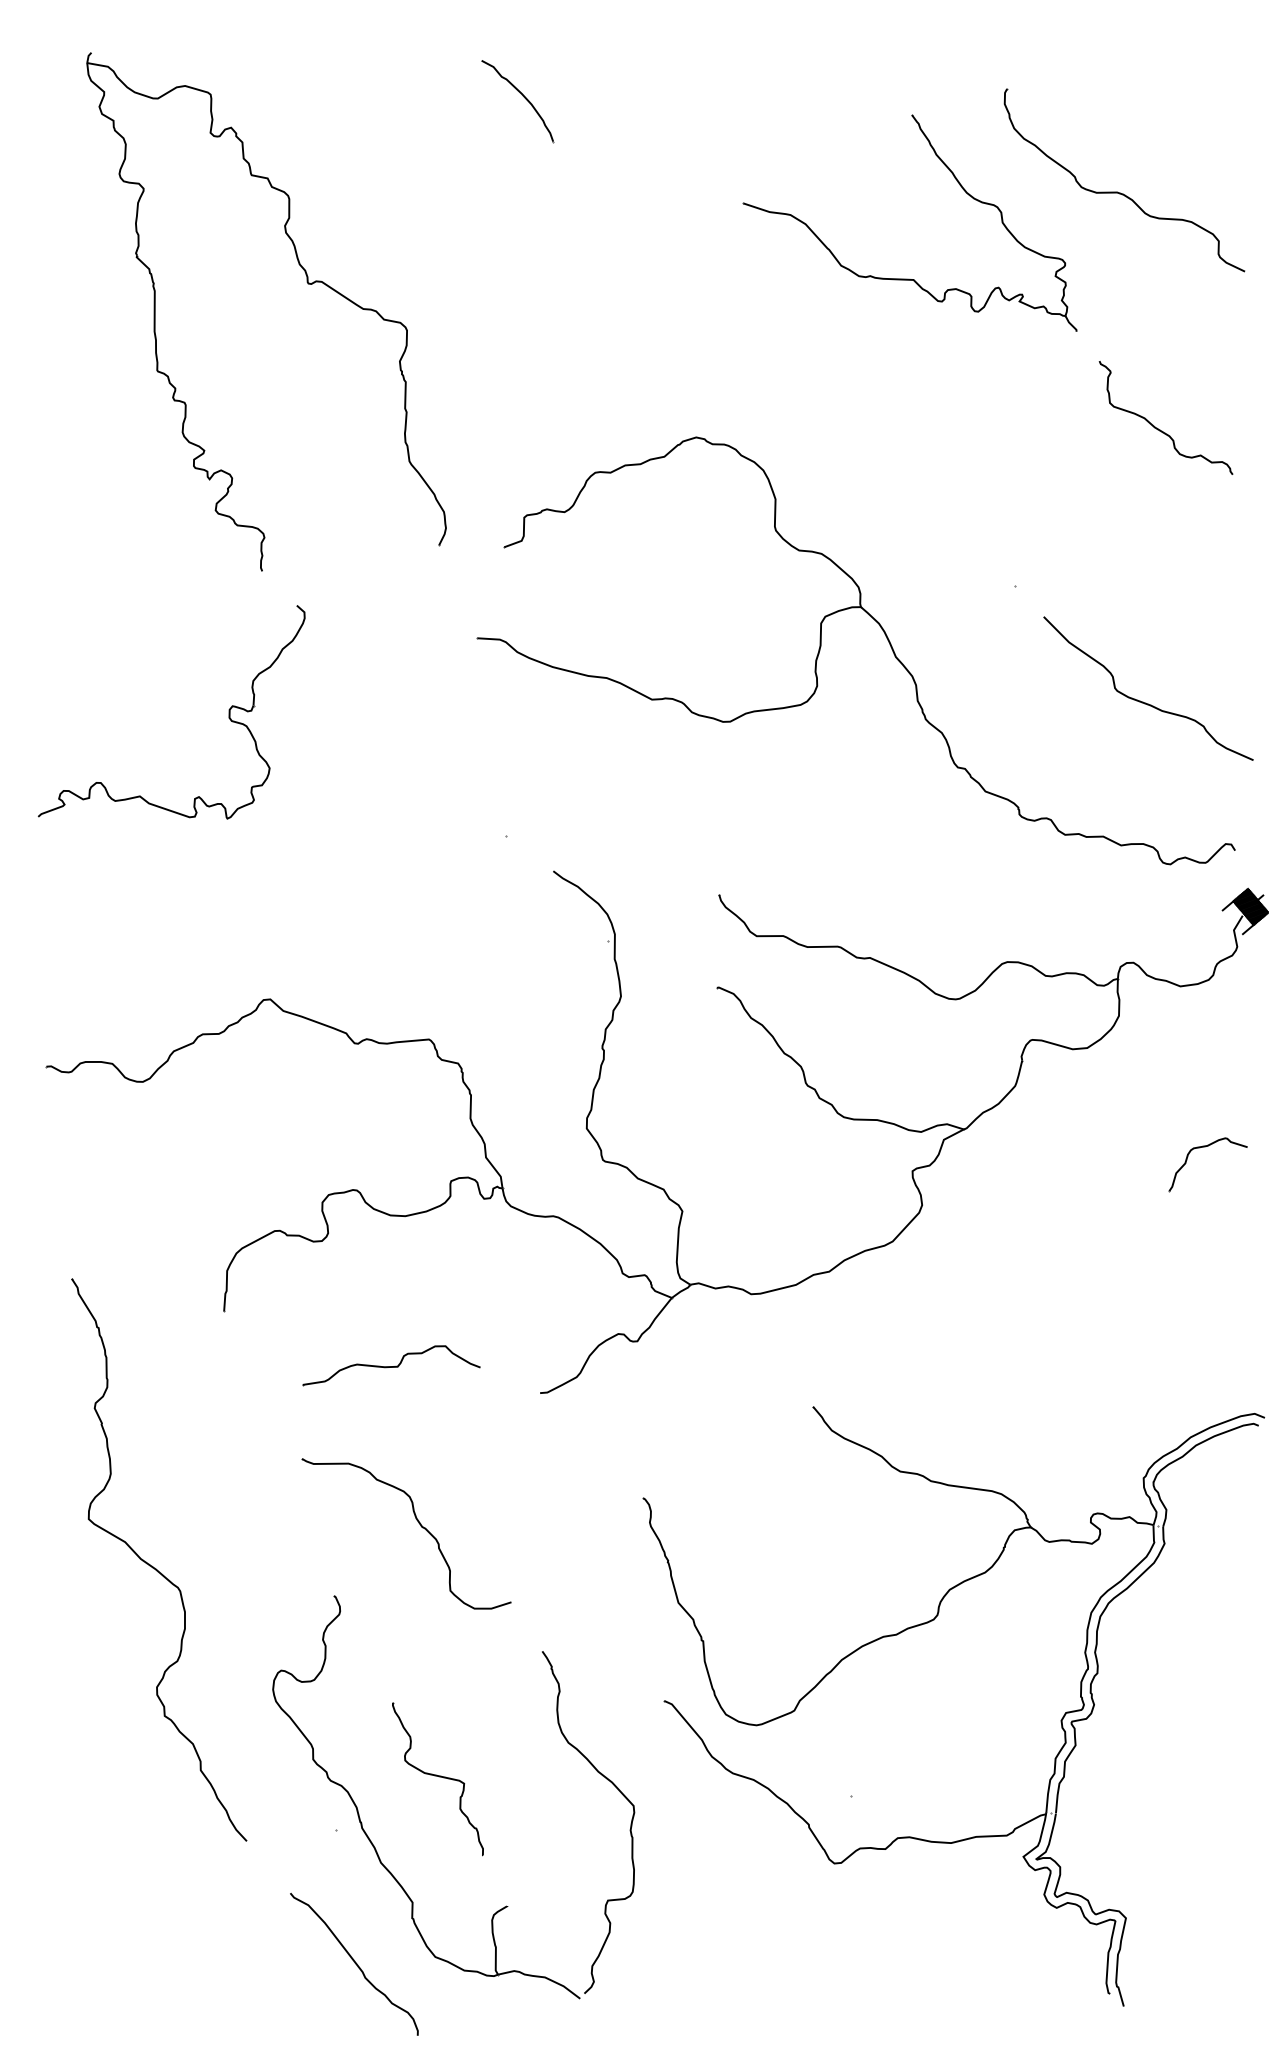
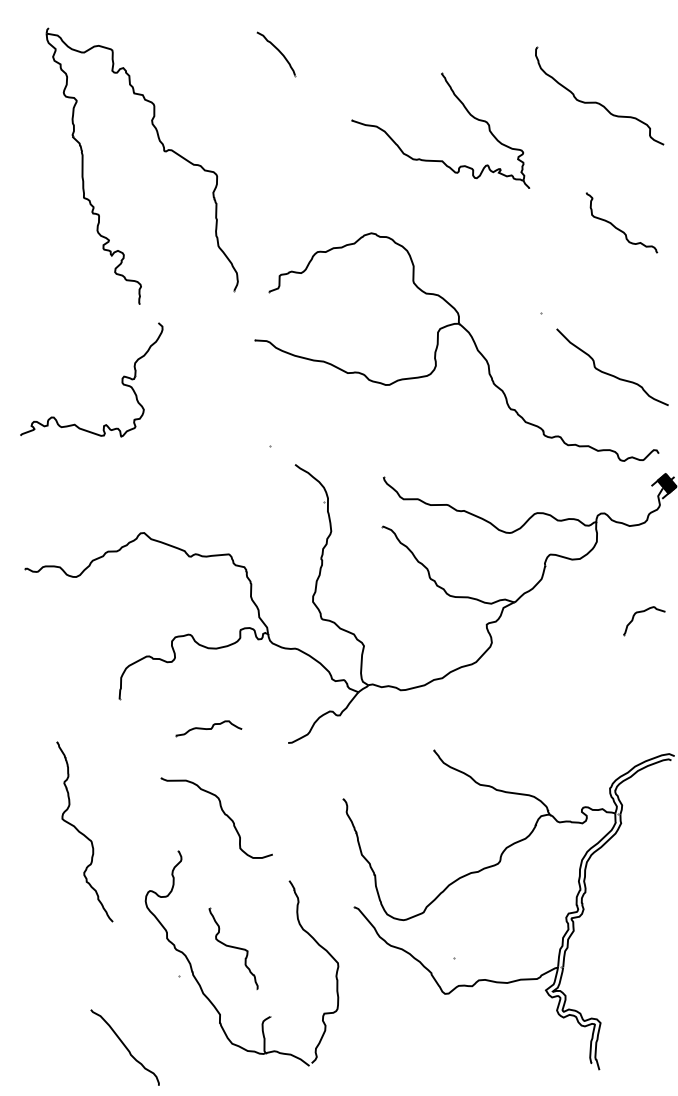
part: (910, 278) -> (440, 160), moved
part: (390, 1365) -> (208, 728), size x0.7
part: (158, 1559) -> (84, 831), size x0.6
curve: (353, 1964) -> (124, 1047), moved

